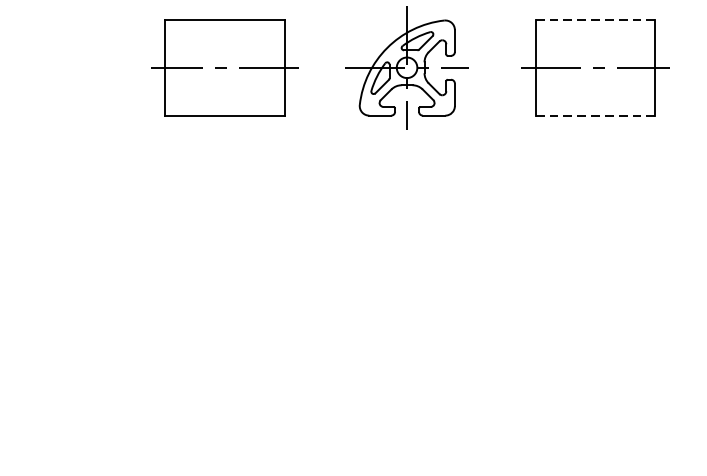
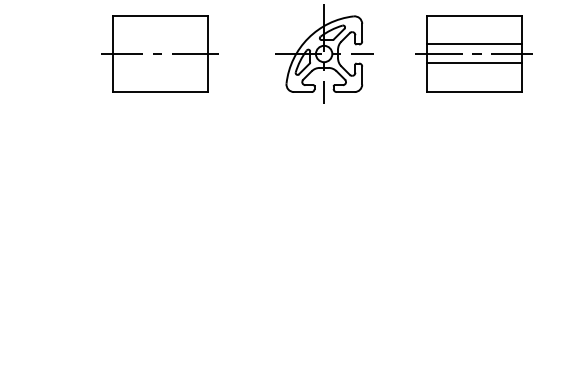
line: (595, 19) -> (474, 15), dashed -> solid
line: (594, 55) -> (473, 44), added
part: (224, 67) -> (159, 53), moved
line: (594, 79) -> (473, 63), added
line: (595, 116) -> (474, 92), dashed -> solid

